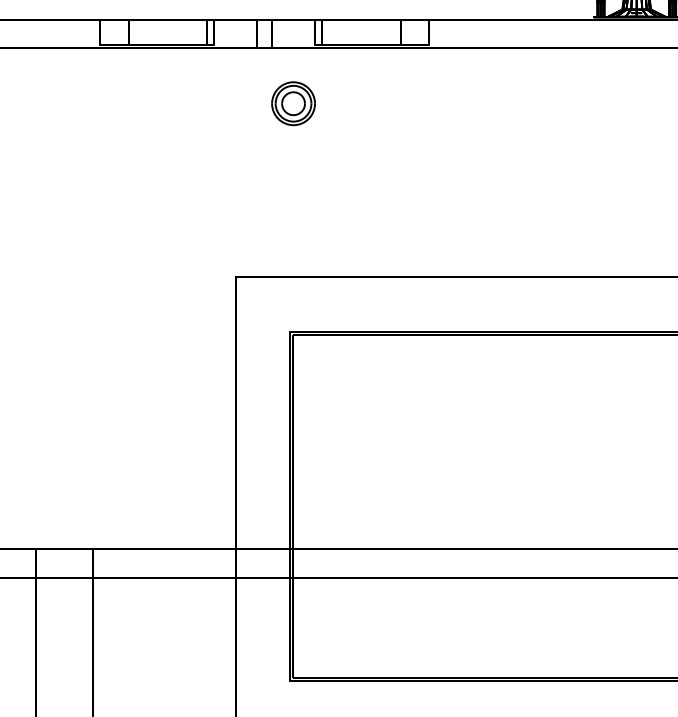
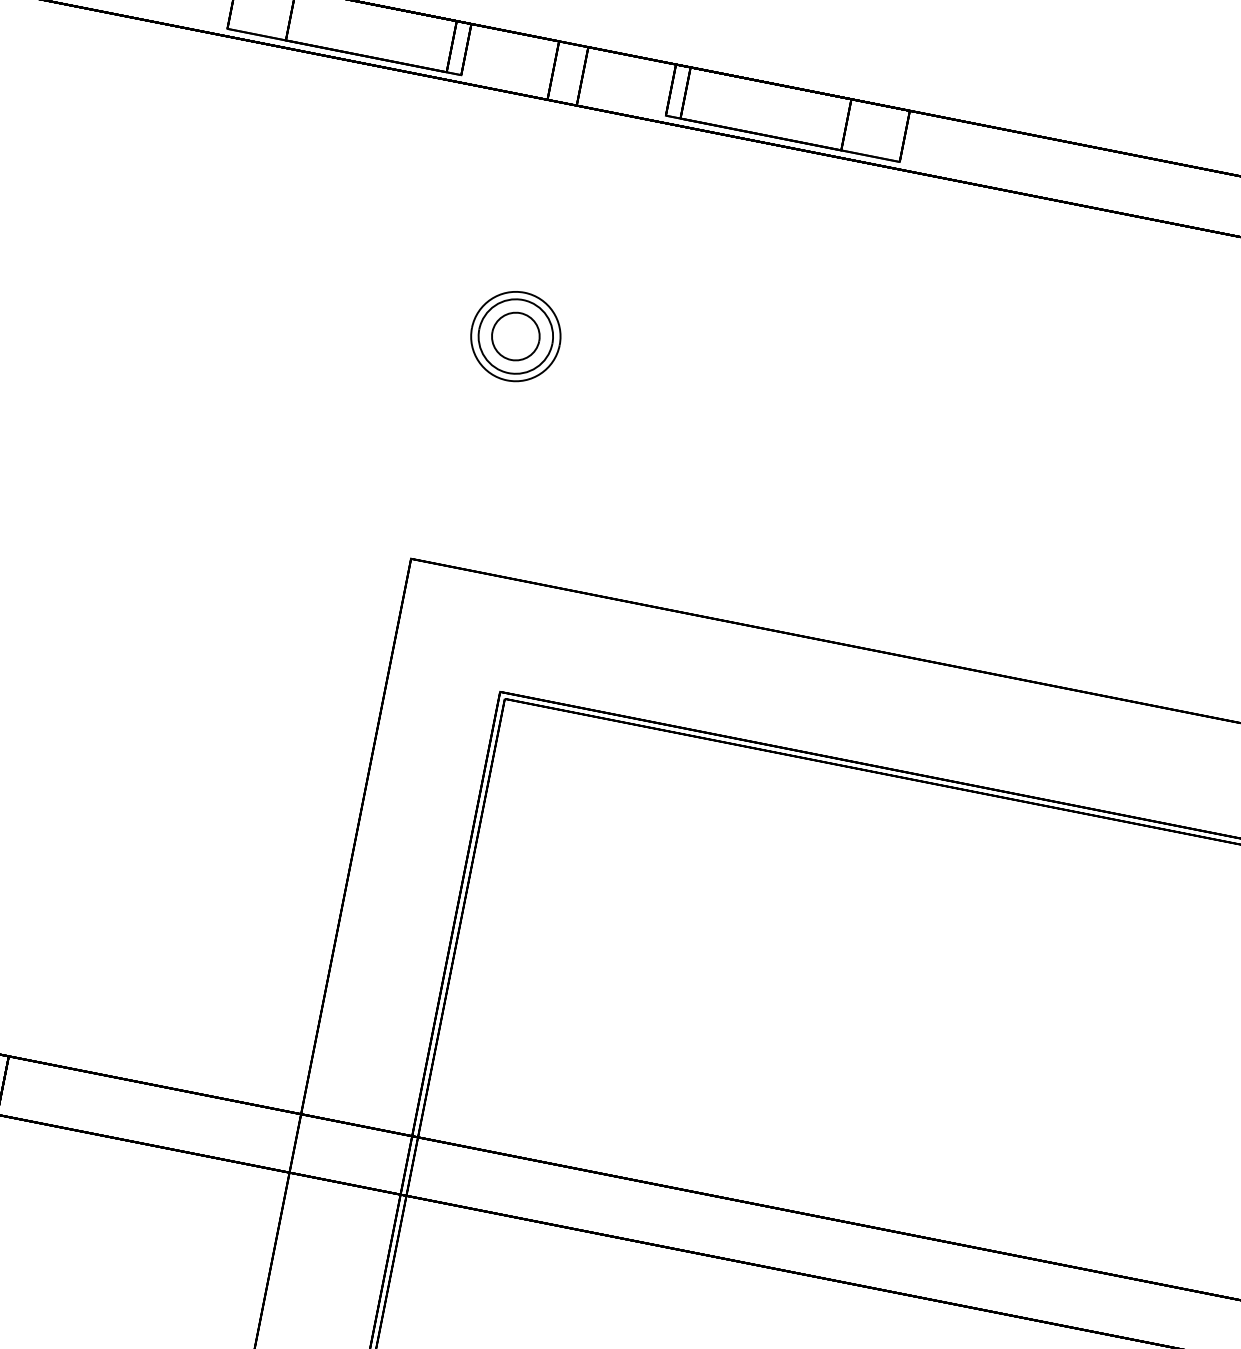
part: (293, 103) -> (515, 336), moved

